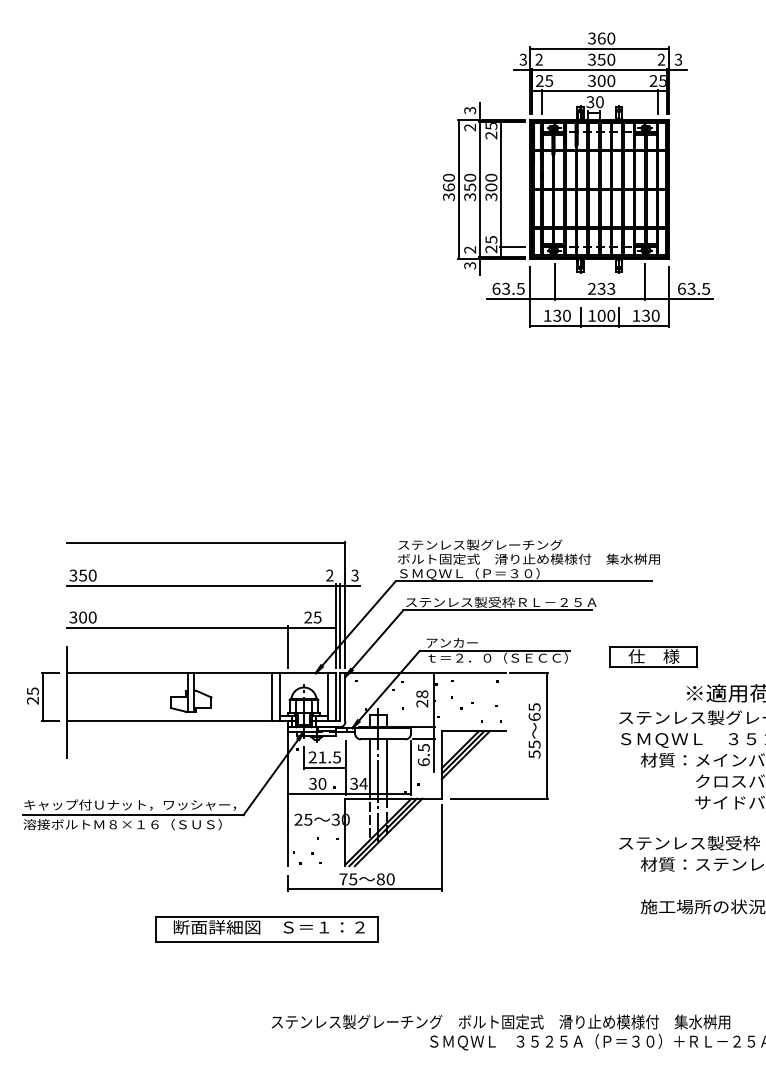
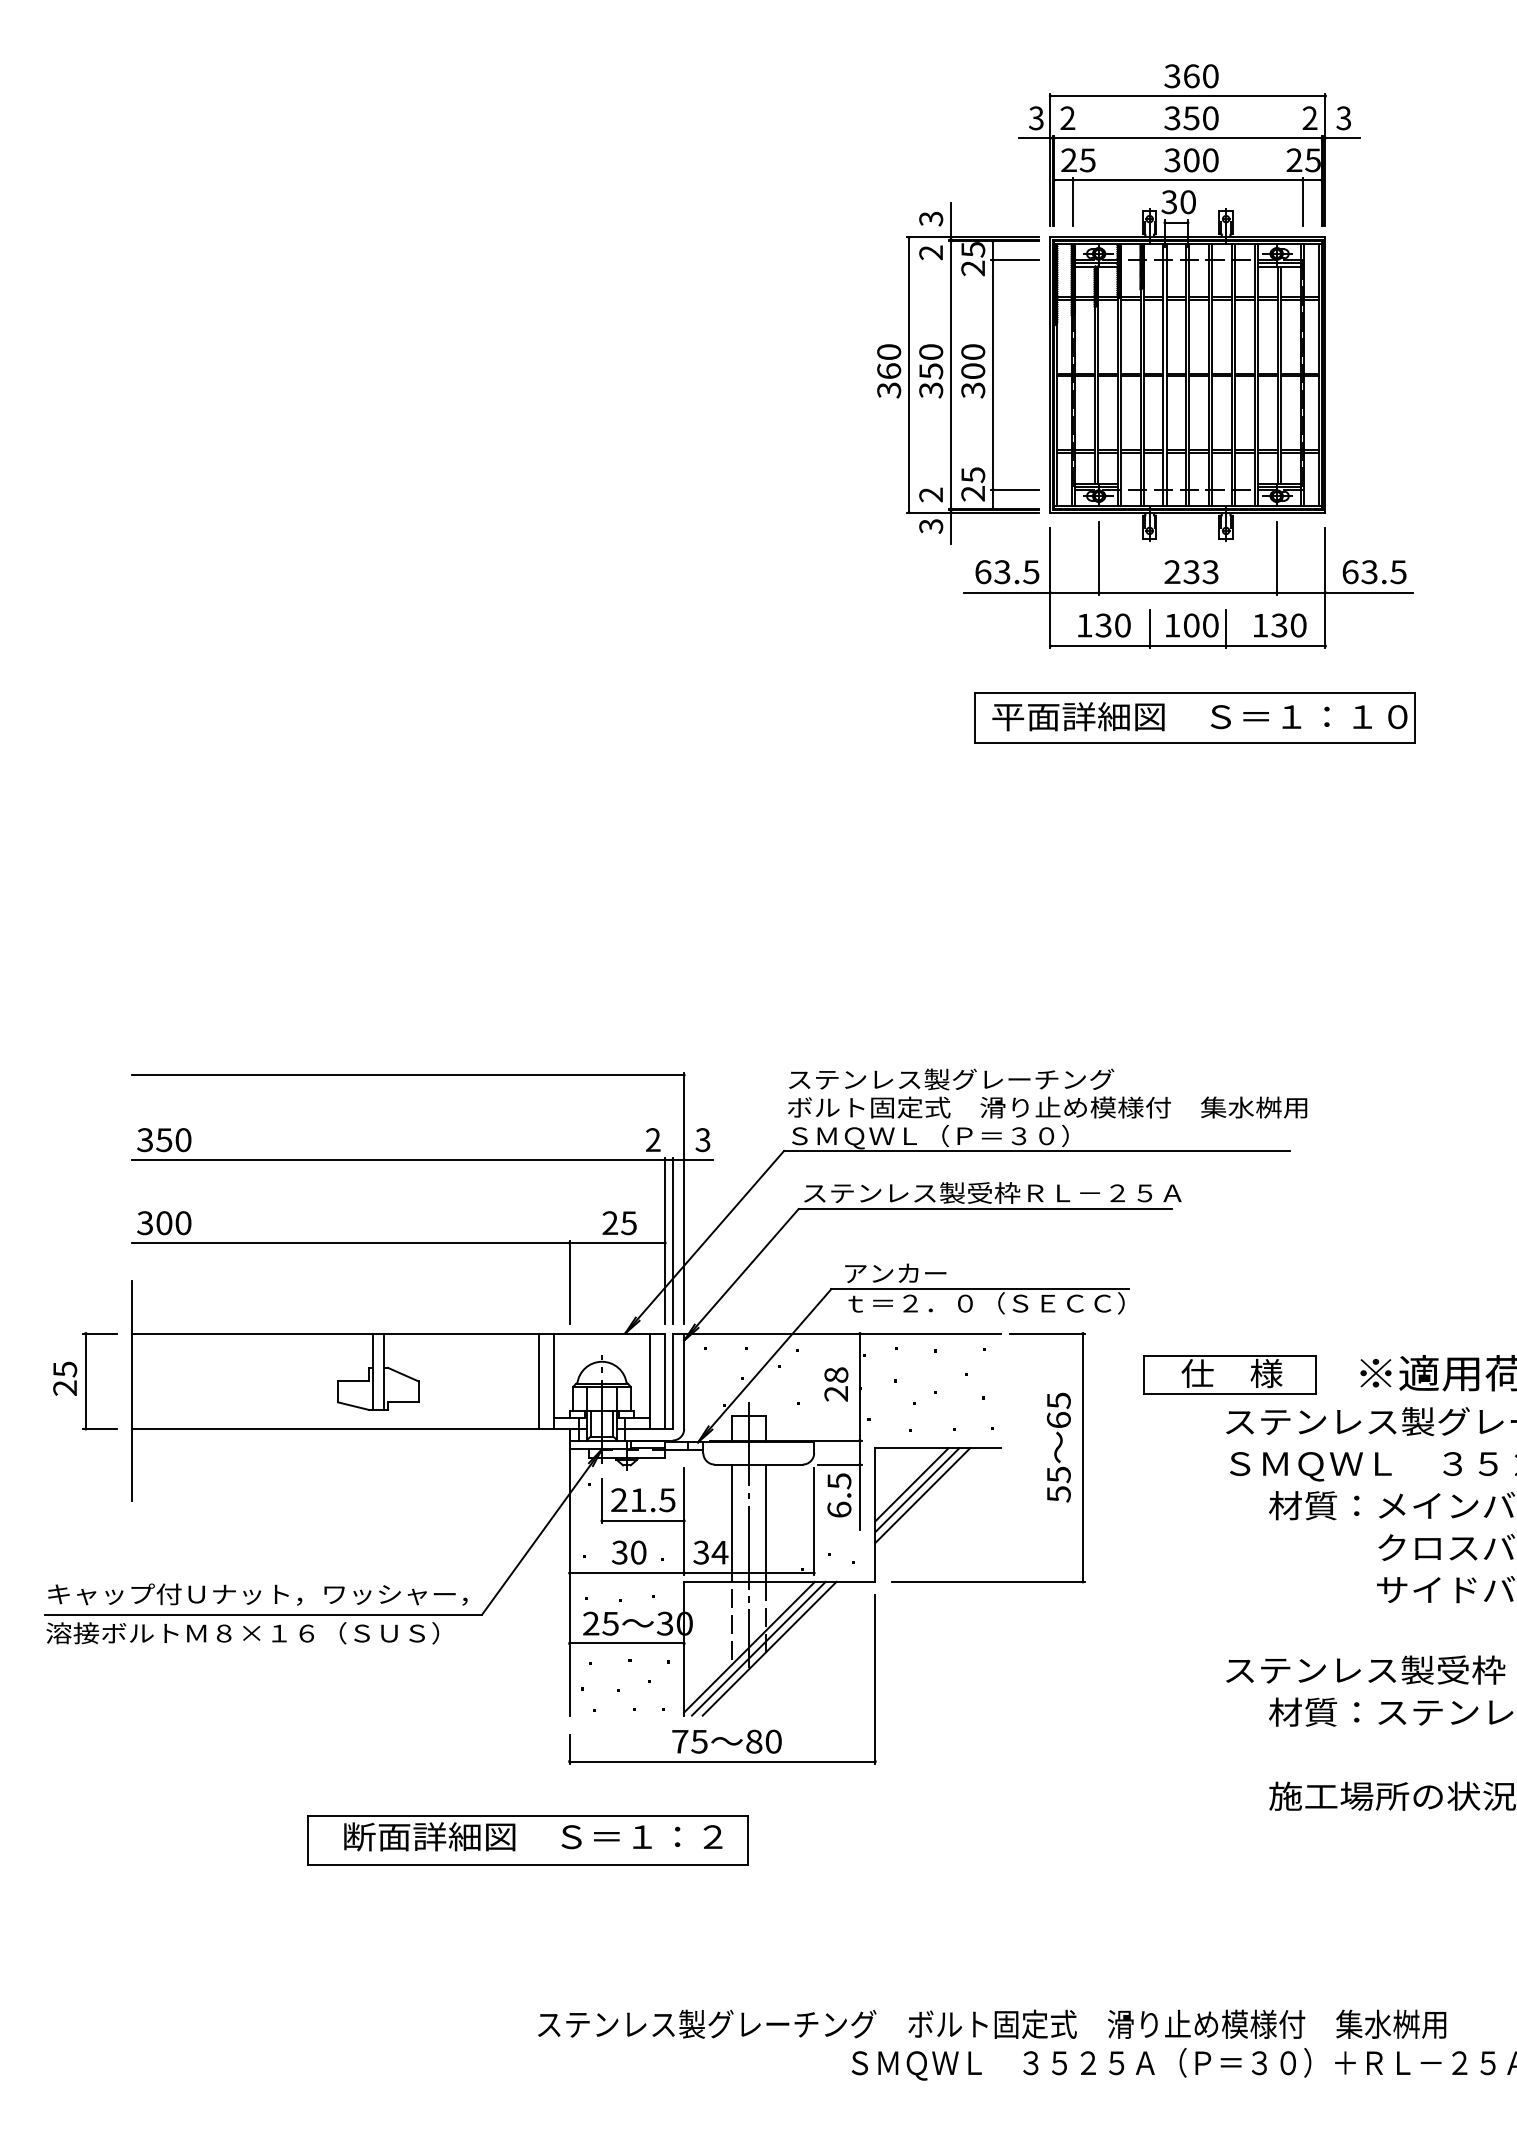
line: (512, 131) -> (1015, 260), added
part: (602, 362) -> (1193, 717), added
part: (653, 656) -> (1230, 1373), moved
line: (316, 829) -> (626, 1642), added

